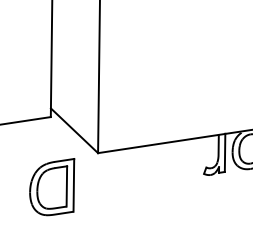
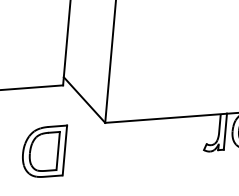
part: (52, 187) -> (44, 150), moved

